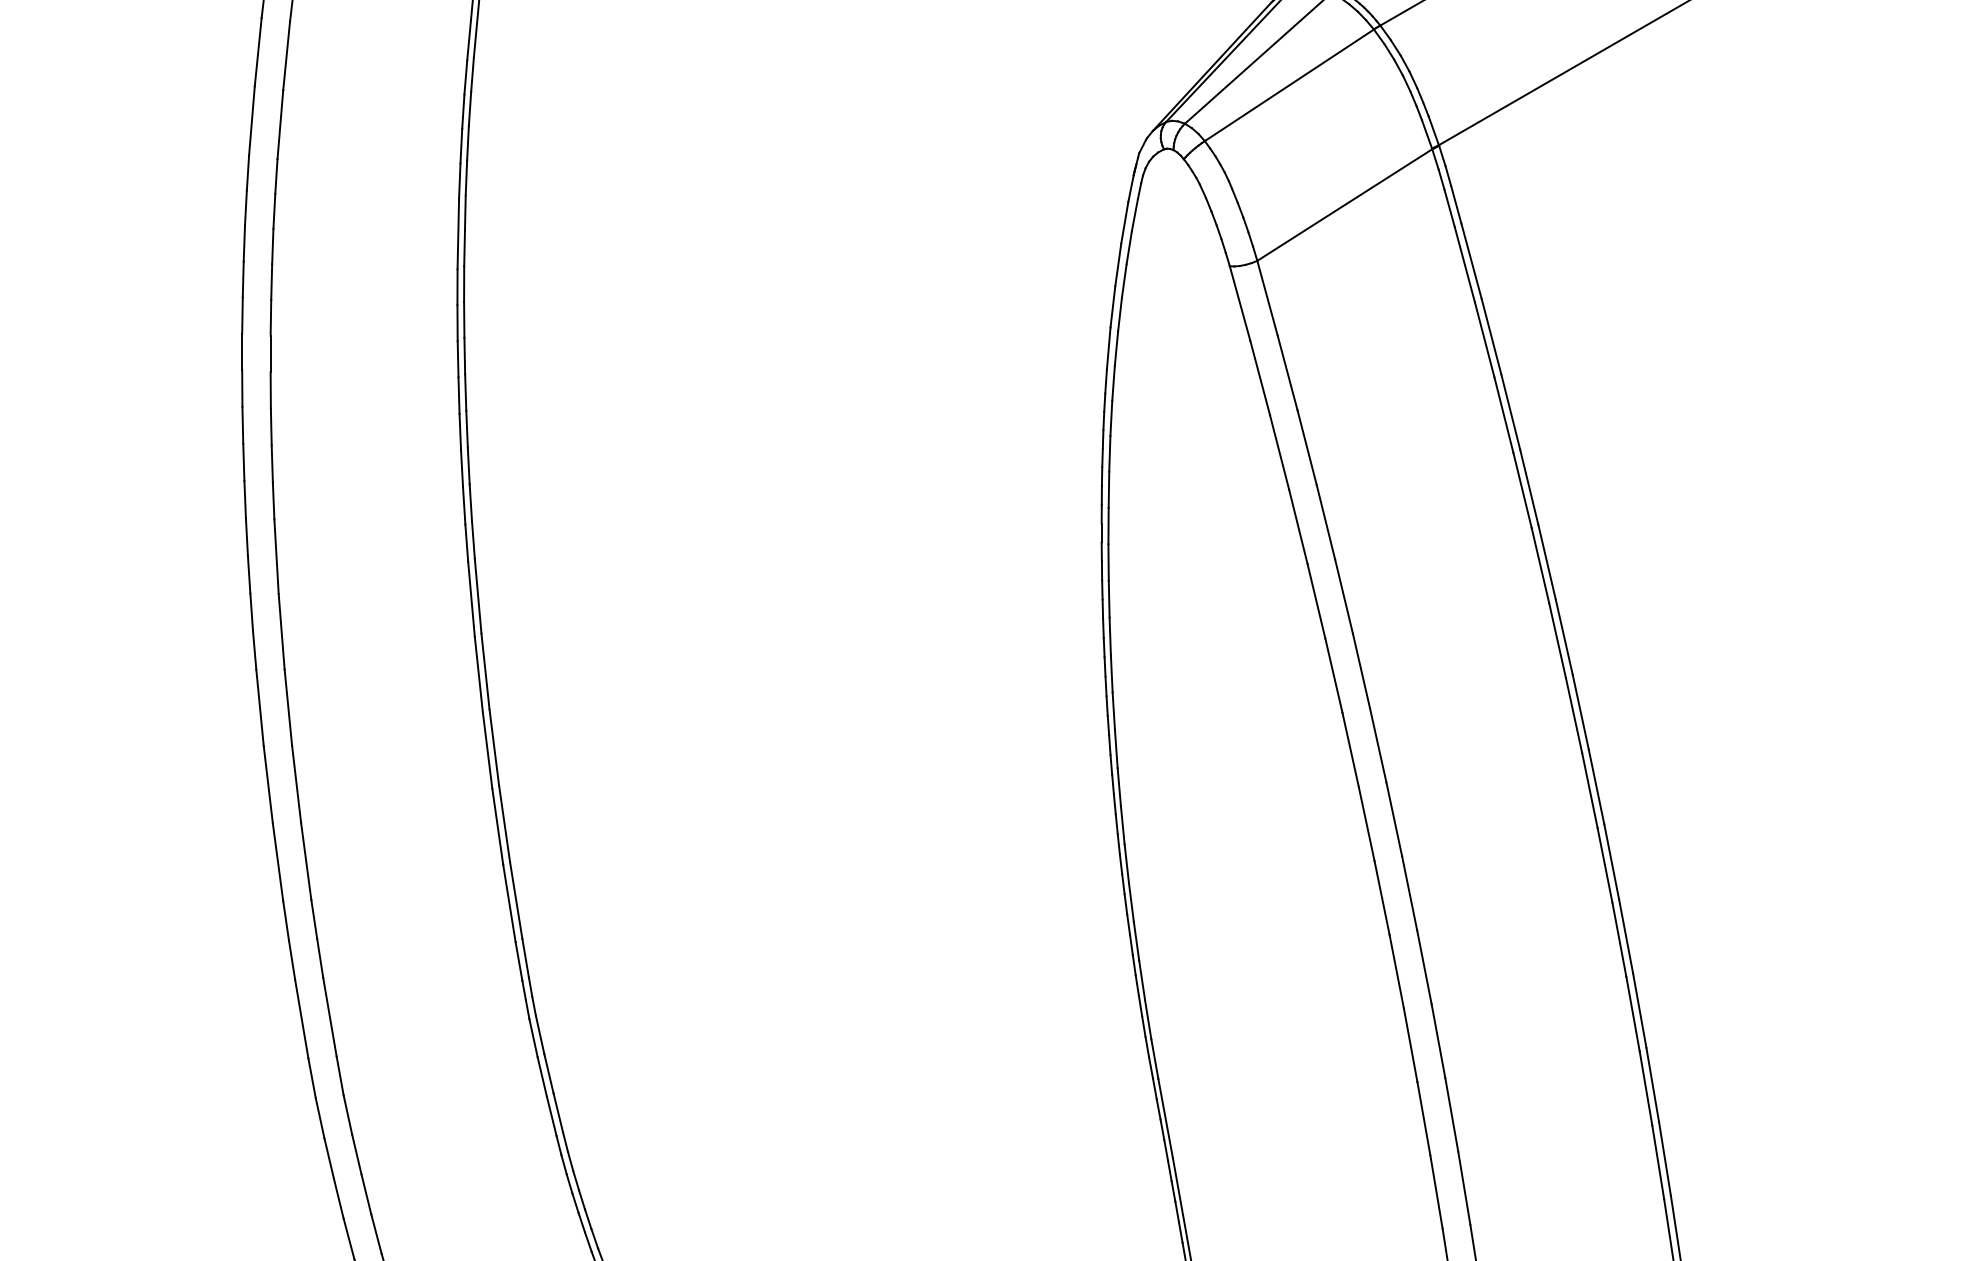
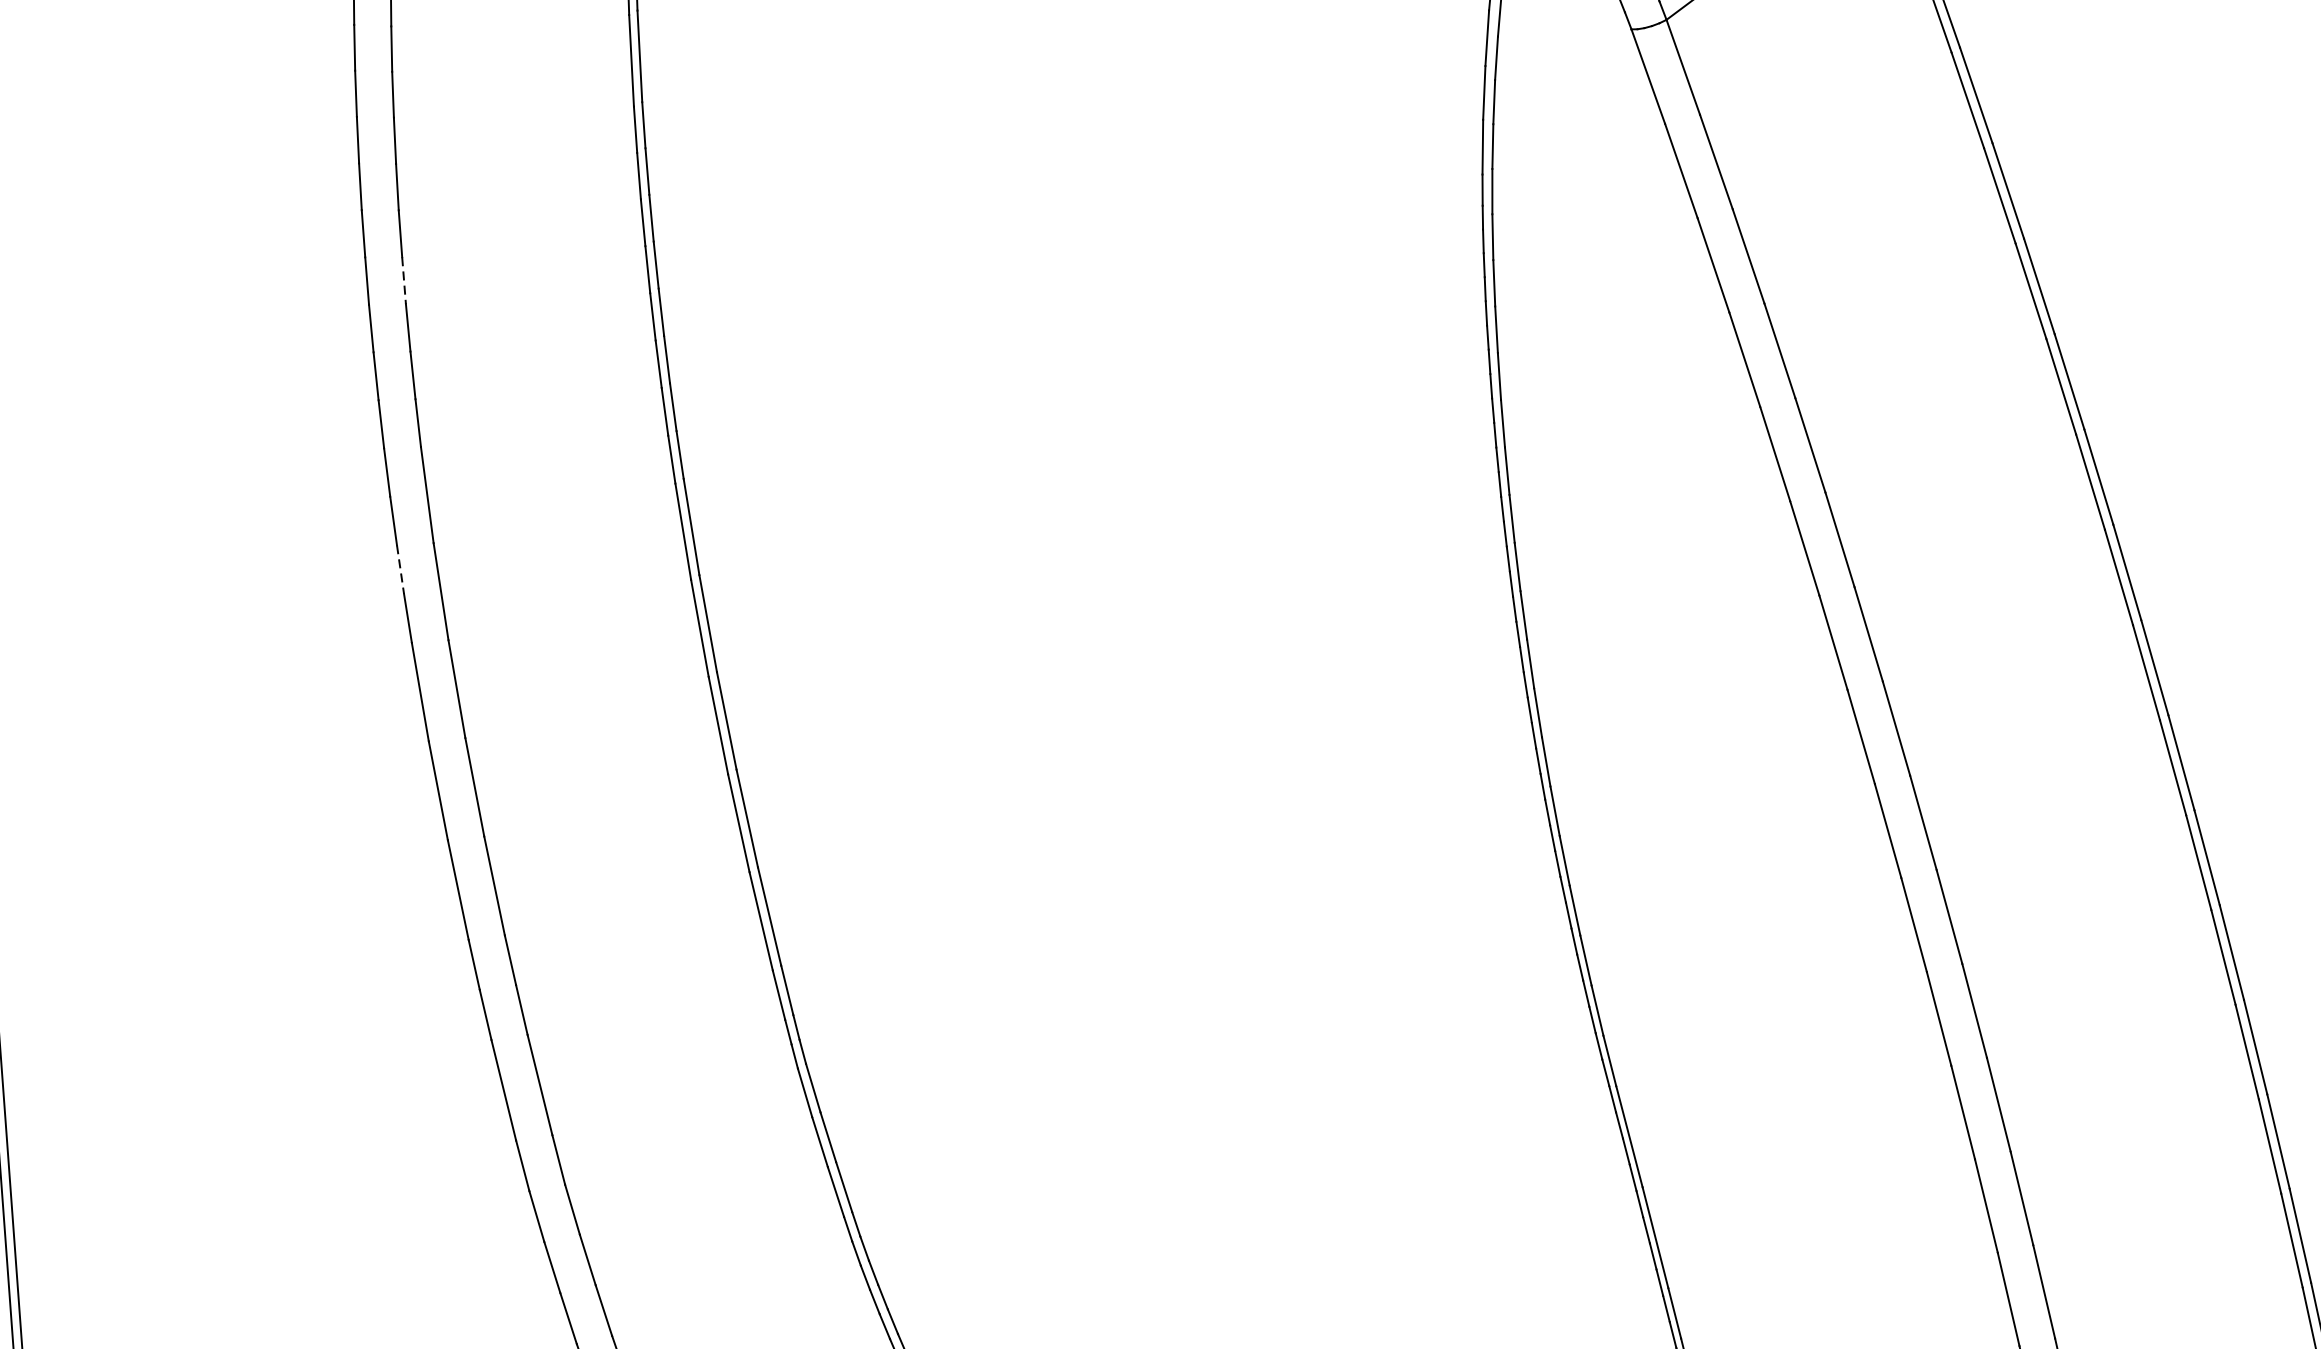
line: (270, 390) -> (403, 280), solid -> dashed
line: (251, 612) -> (400, 569), solid -> dashed

